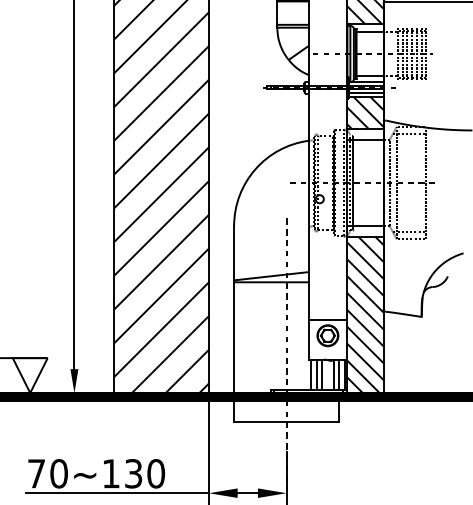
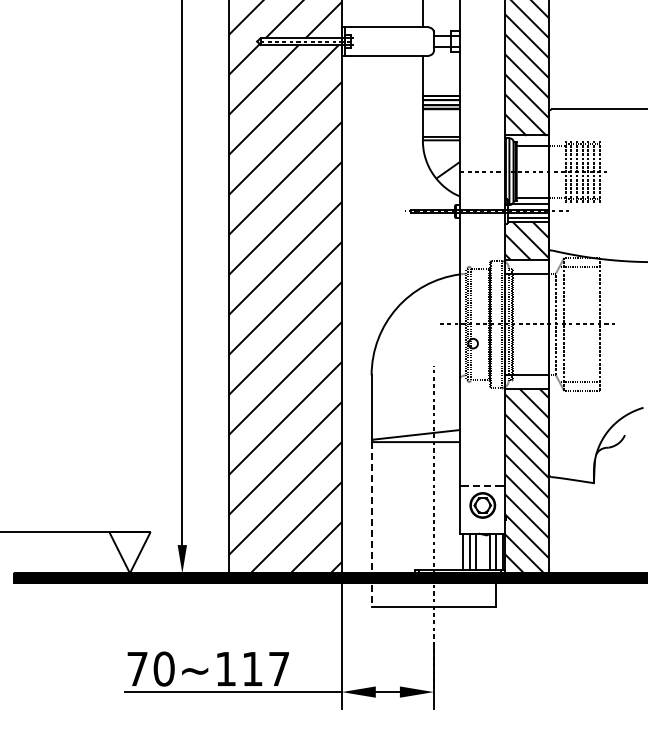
line: (327, 319) -> (482, 486), solid -> dashed
line: (234, 351) -> (371, 524), solid -> dashed
text: (144, 473) -> (265, 668), 70~130 -> 70~117

